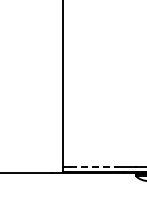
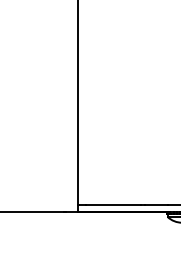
line: (92, 166) -> (113, 204), dashed -> solid

